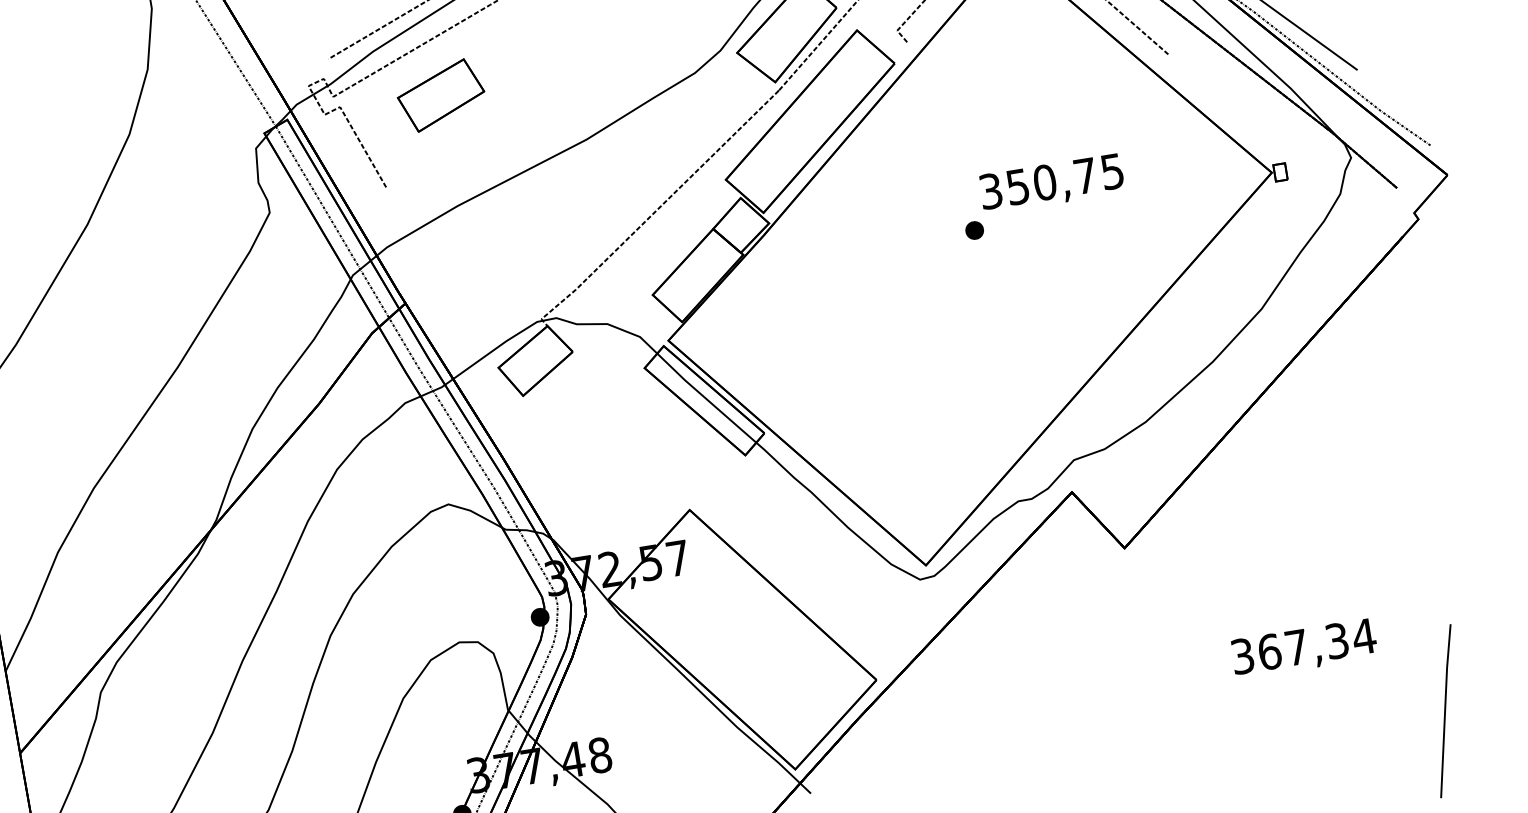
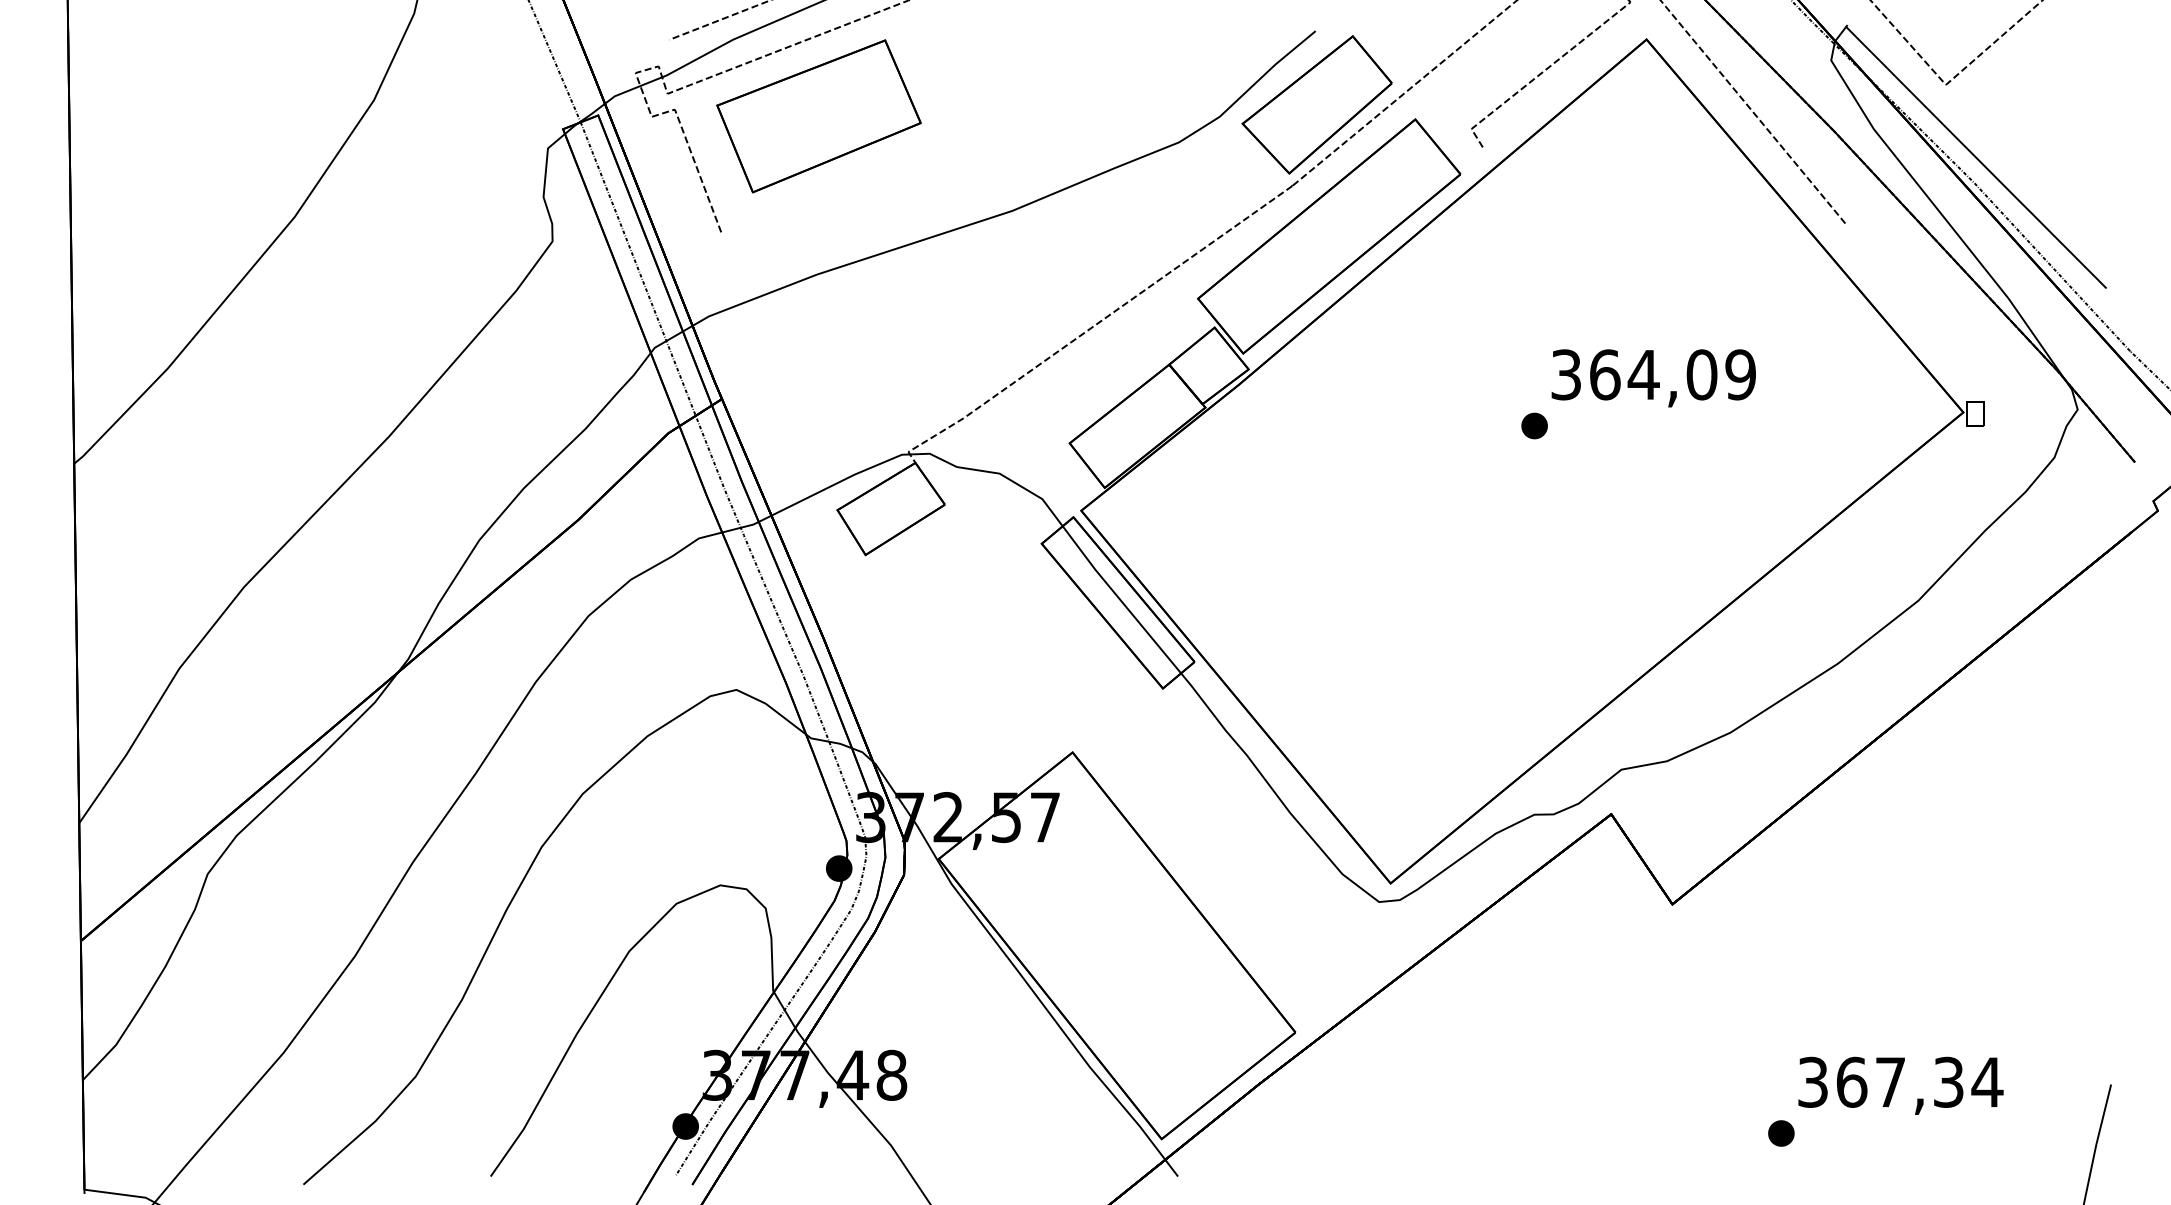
part: (440, 95) -> (818, 116), size x1.67
text: (1064, 179) -> (1672, 374), 350,75 -> 364,09
part: (1226, 695) -> (1781, 1133), added

